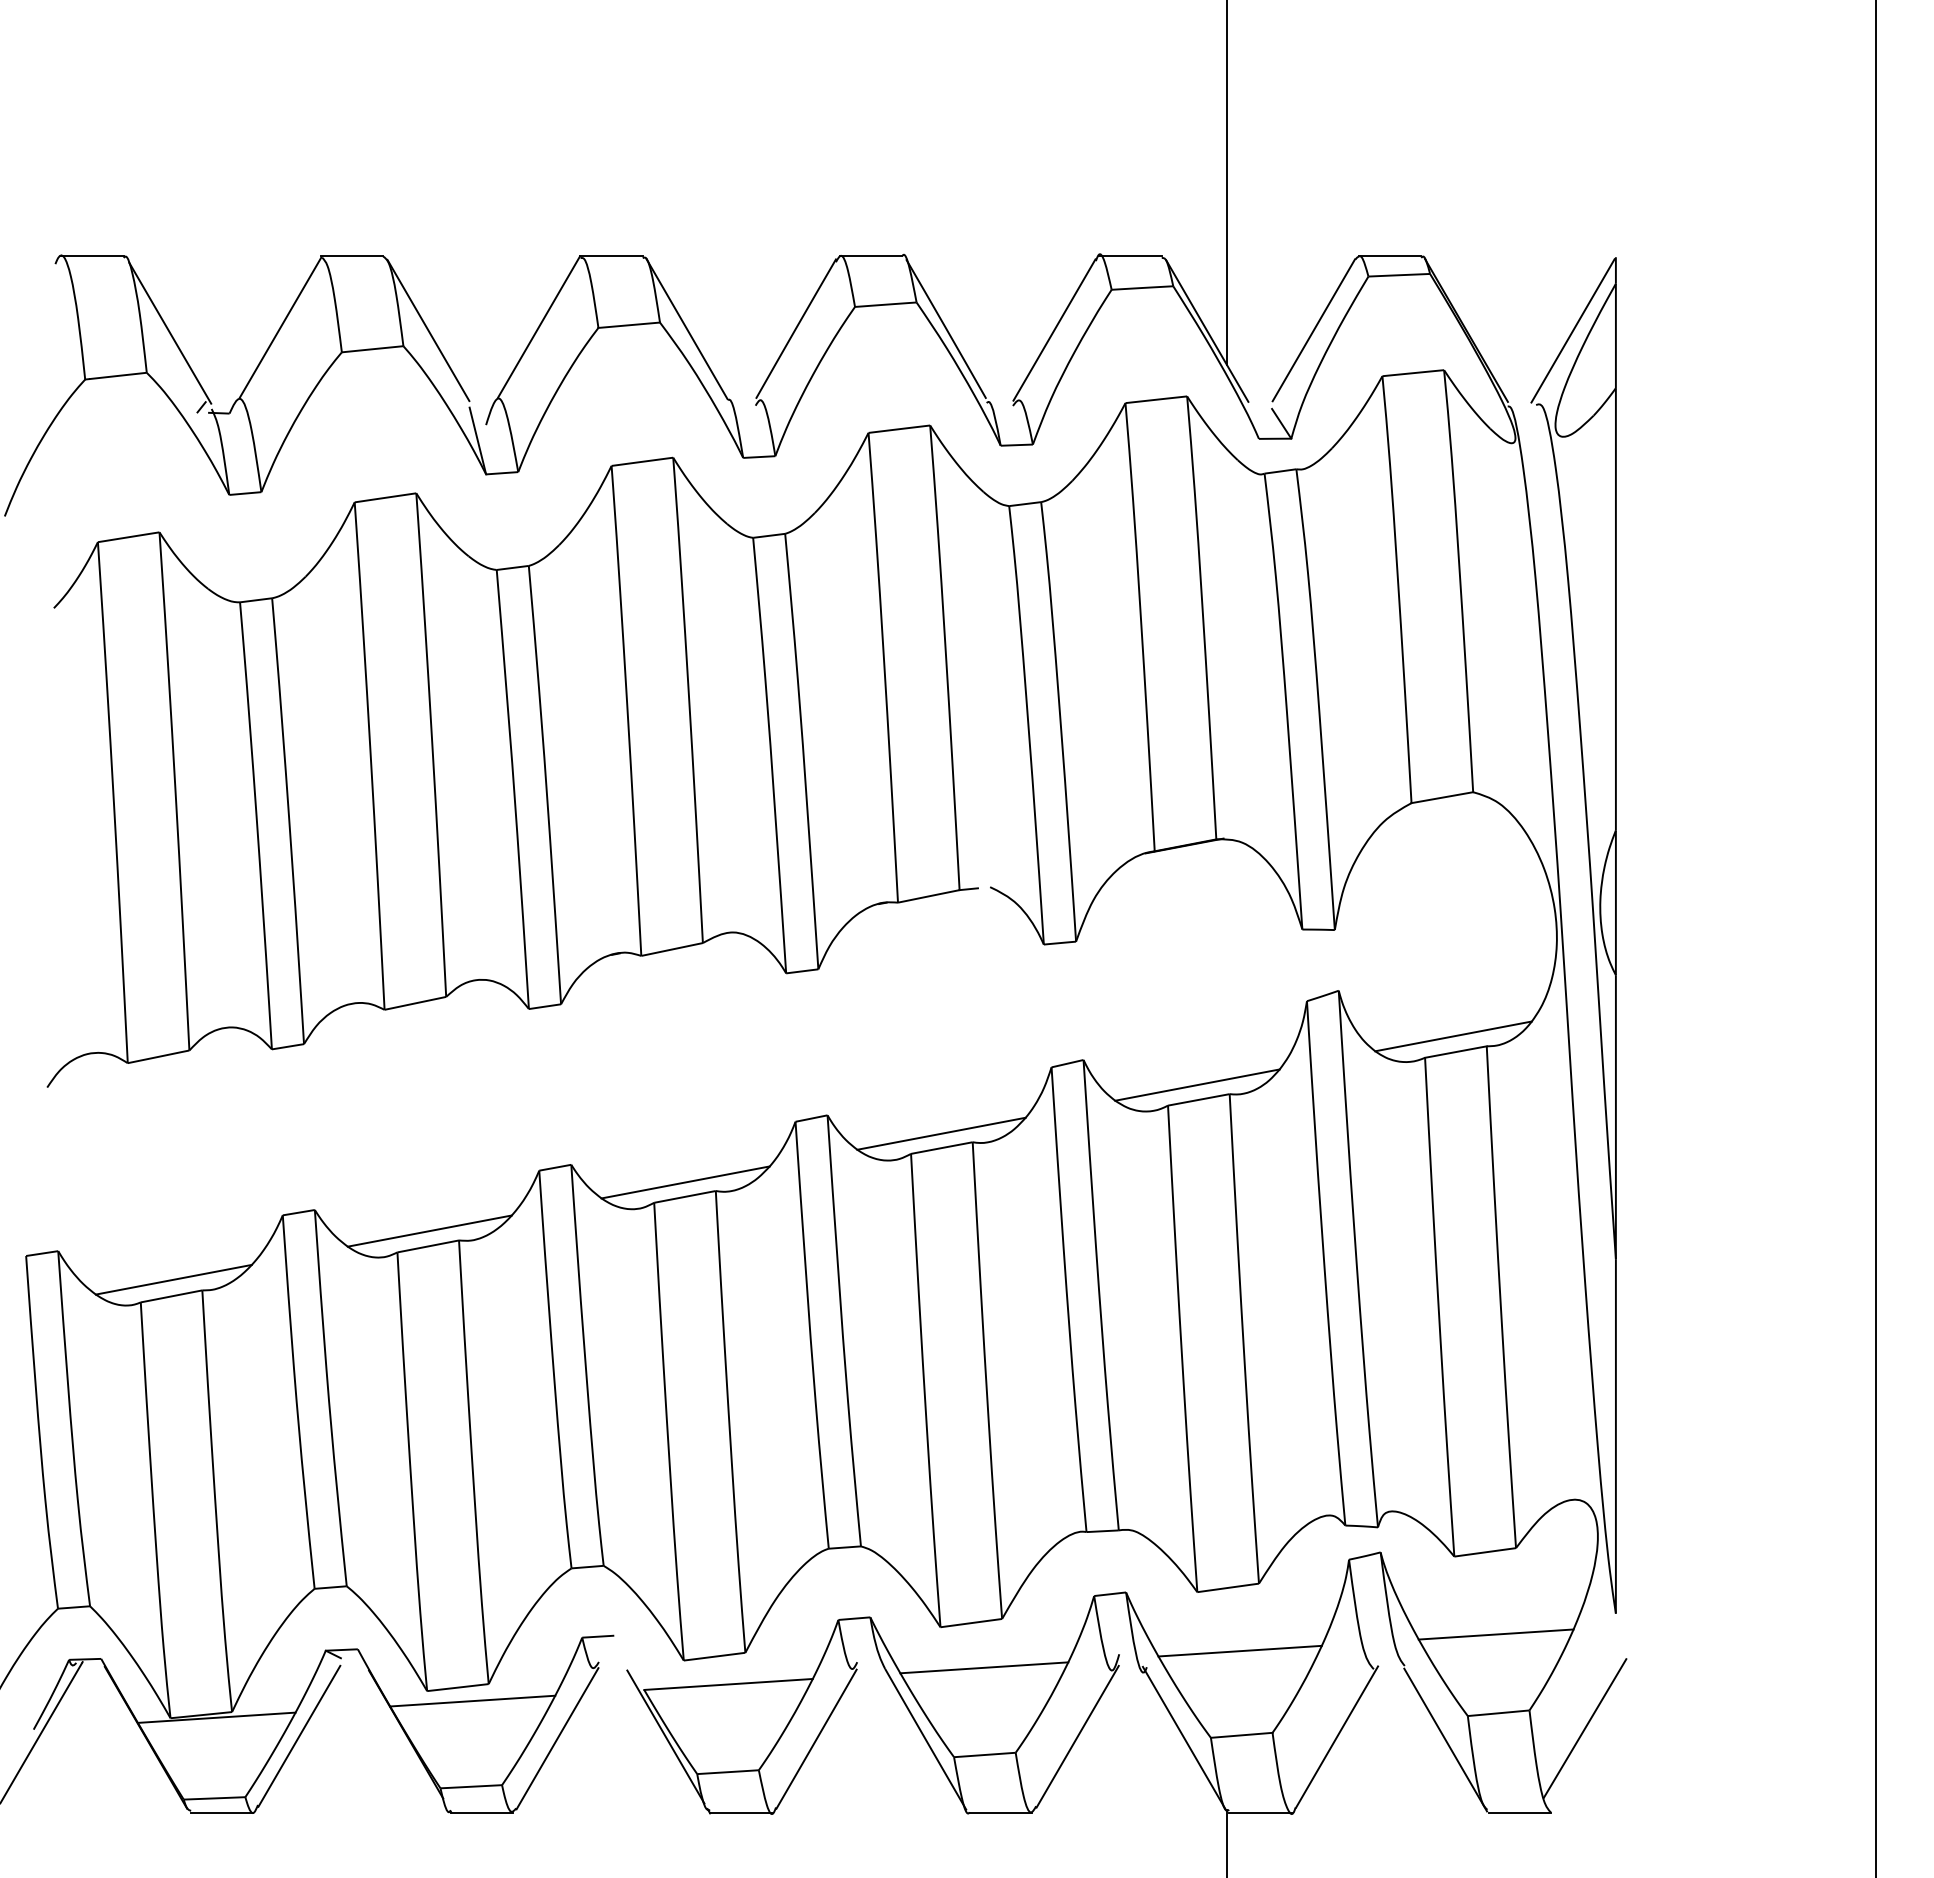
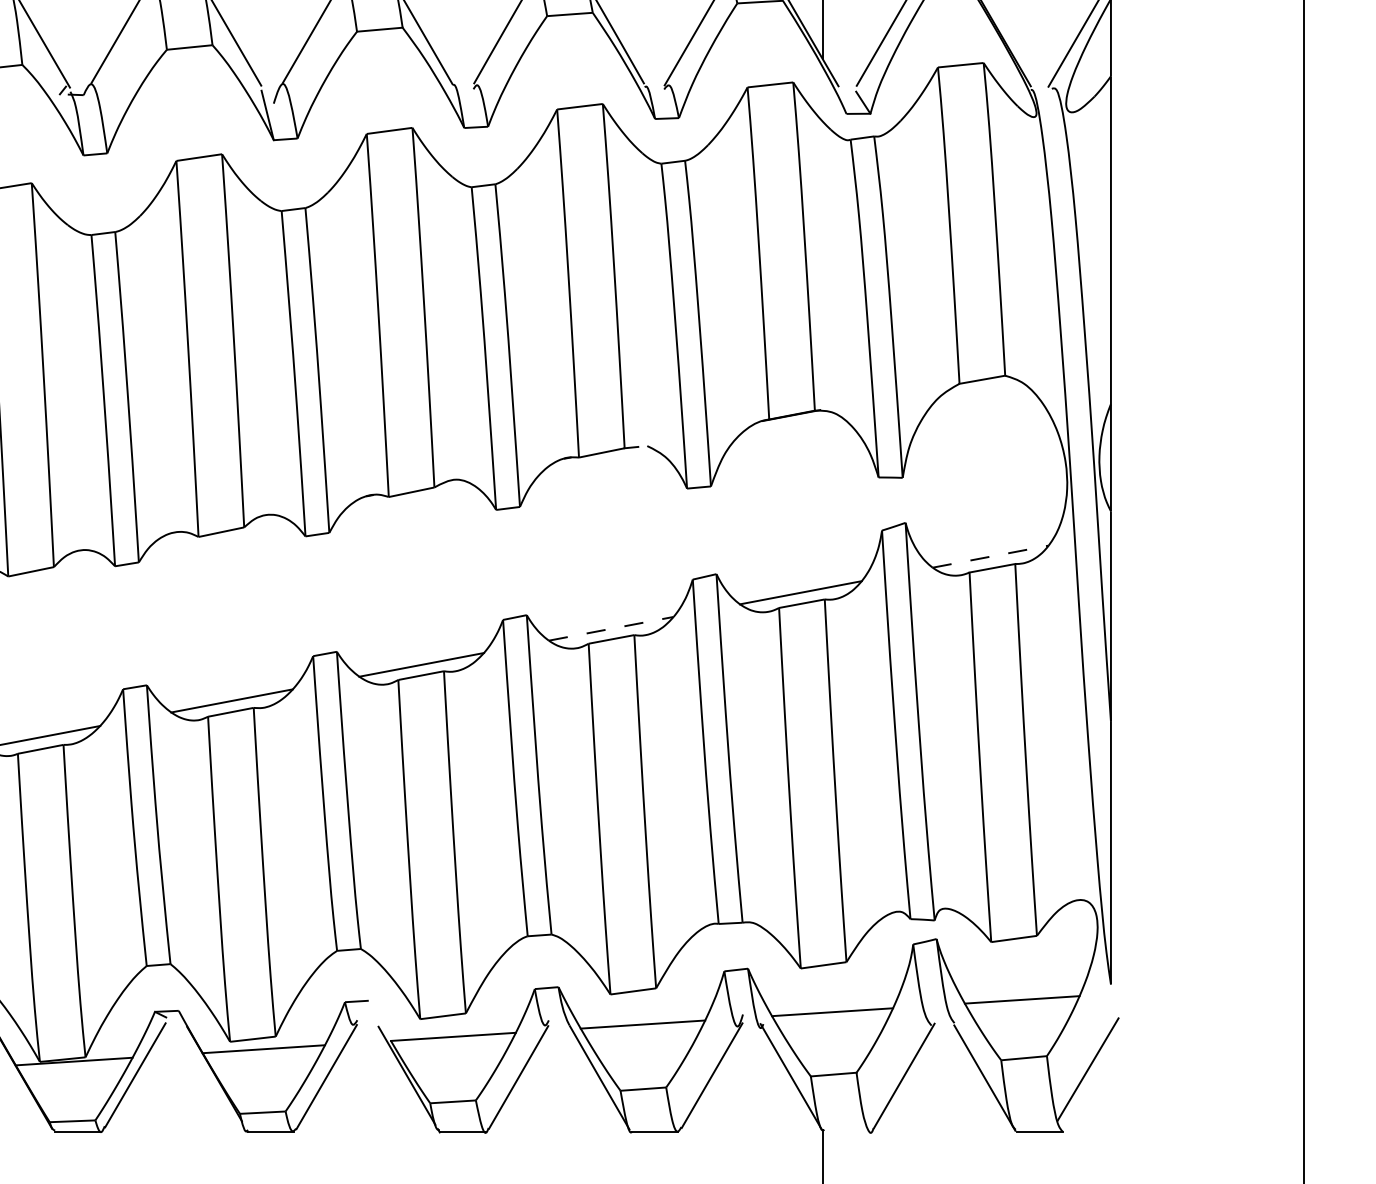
line: (1453, 1036) -> (990, 556), solid -> dashed
line: (941, 1133) -> (611, 628), solid -> dashed
line: (1260, 1812) -> (847, 1131), removed

